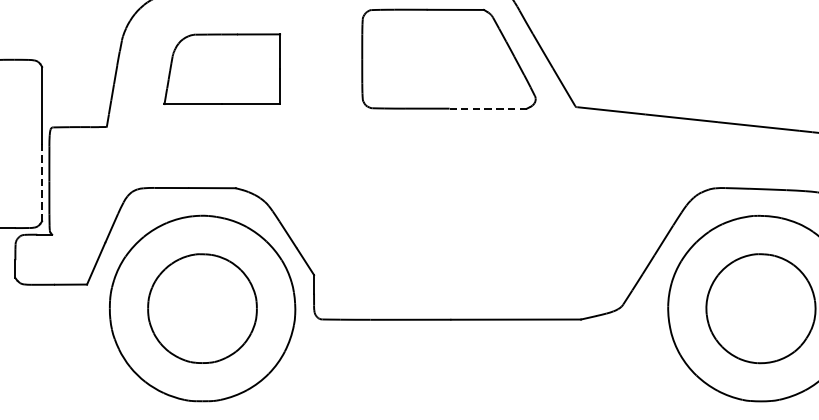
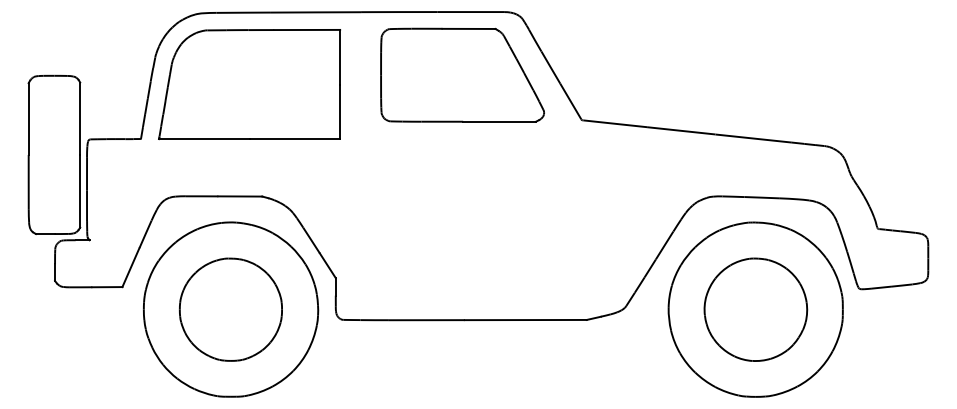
part: (222, 69) -> (249, 84), size x1.67
line: (488, 108) -> (499, 121), dashed -> solid
line: (42, 181) -> (80, 190), dashed -> solid

